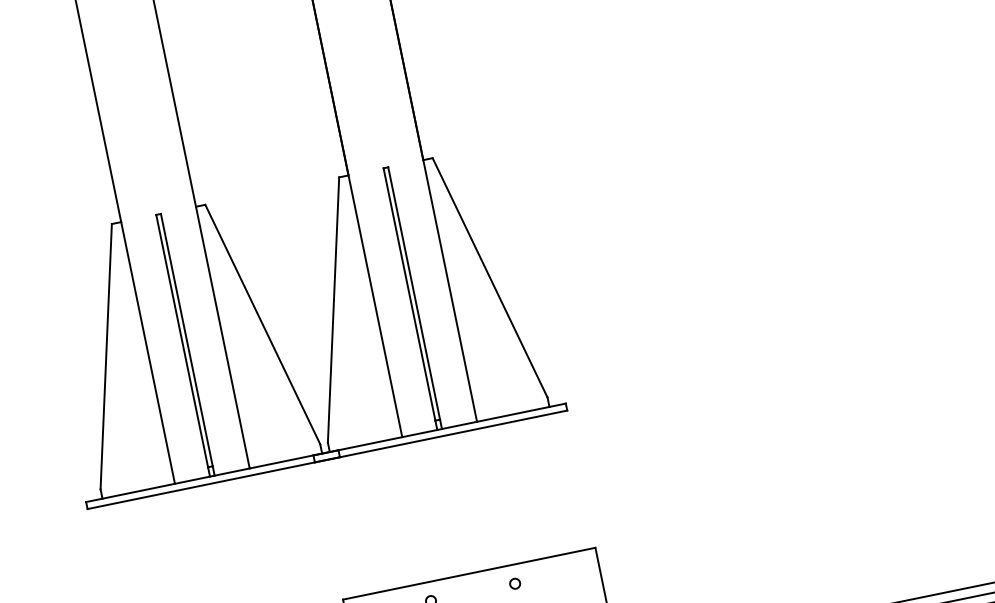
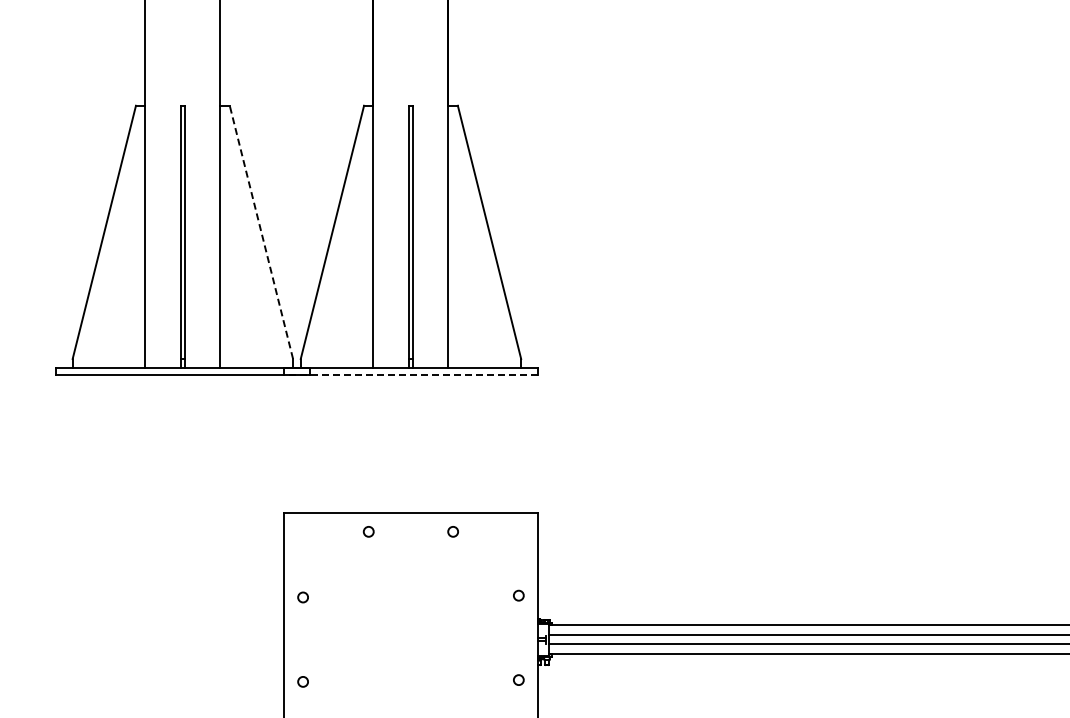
line: (262, 324) -> (261, 232), solid -> dashed
line: (440, 436) -> (410, 375), solid -> dashed

